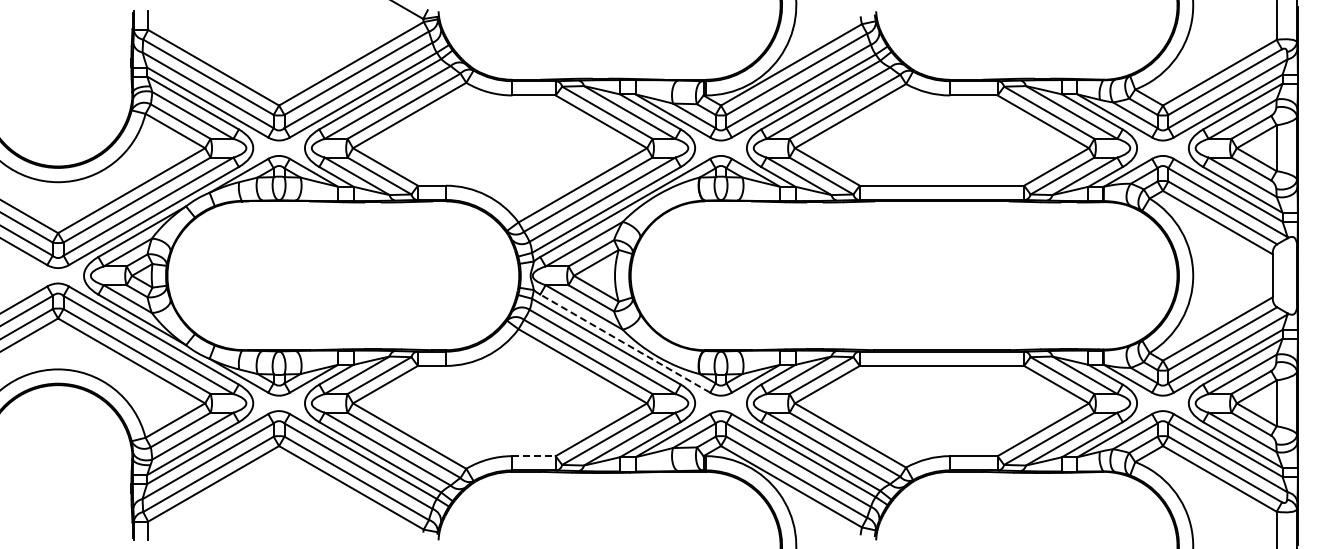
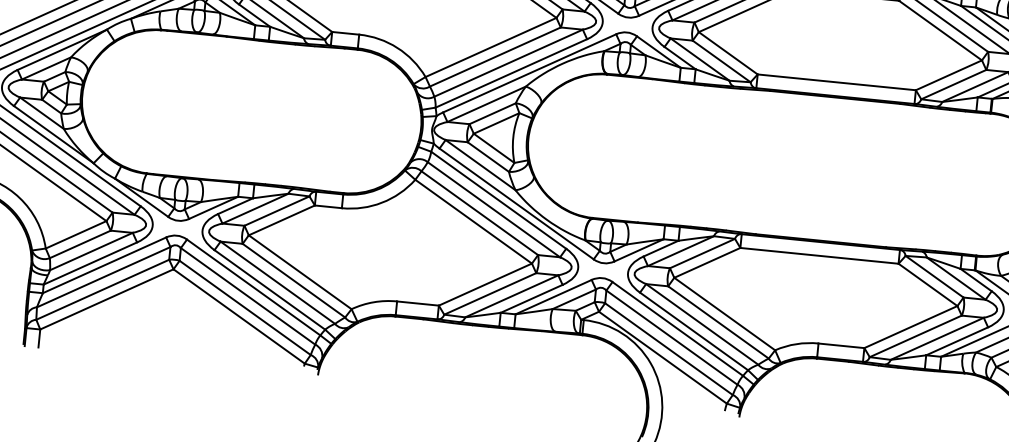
line: (624, 343) -> (515, 203), dashed -> solid
line: (534, 456) -> (418, 303), dashed -> solid

